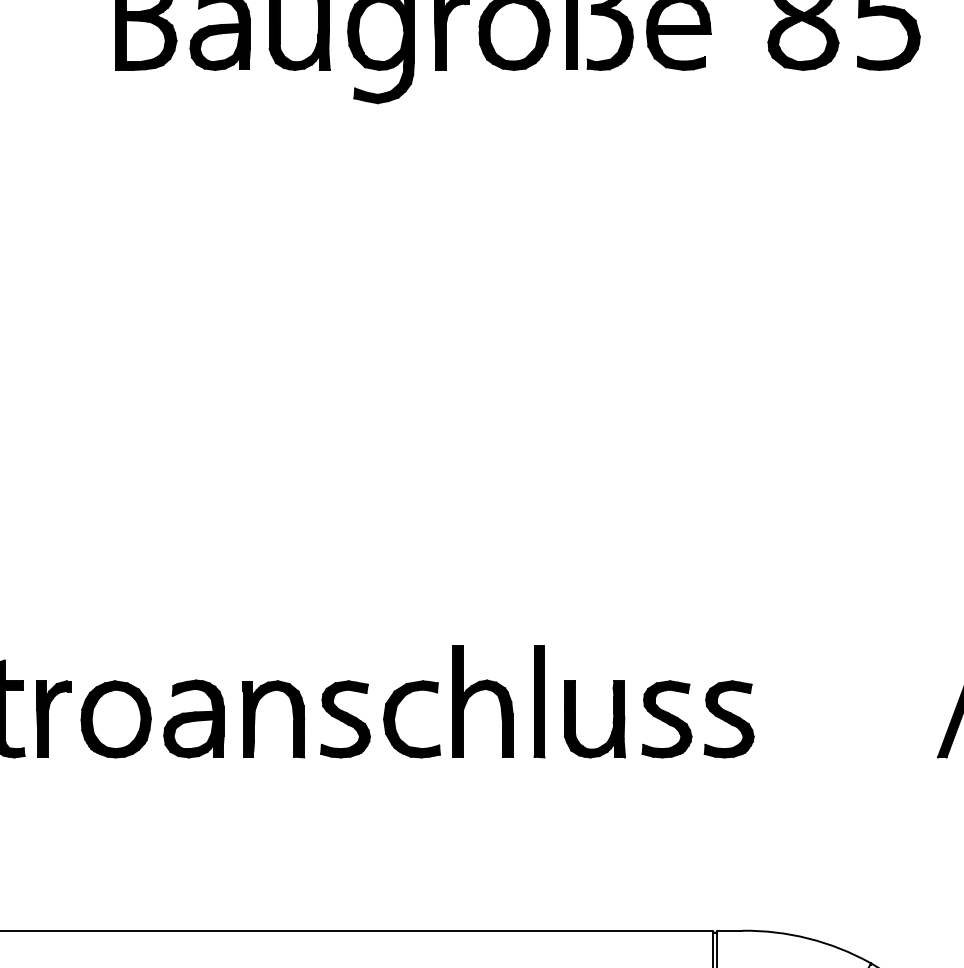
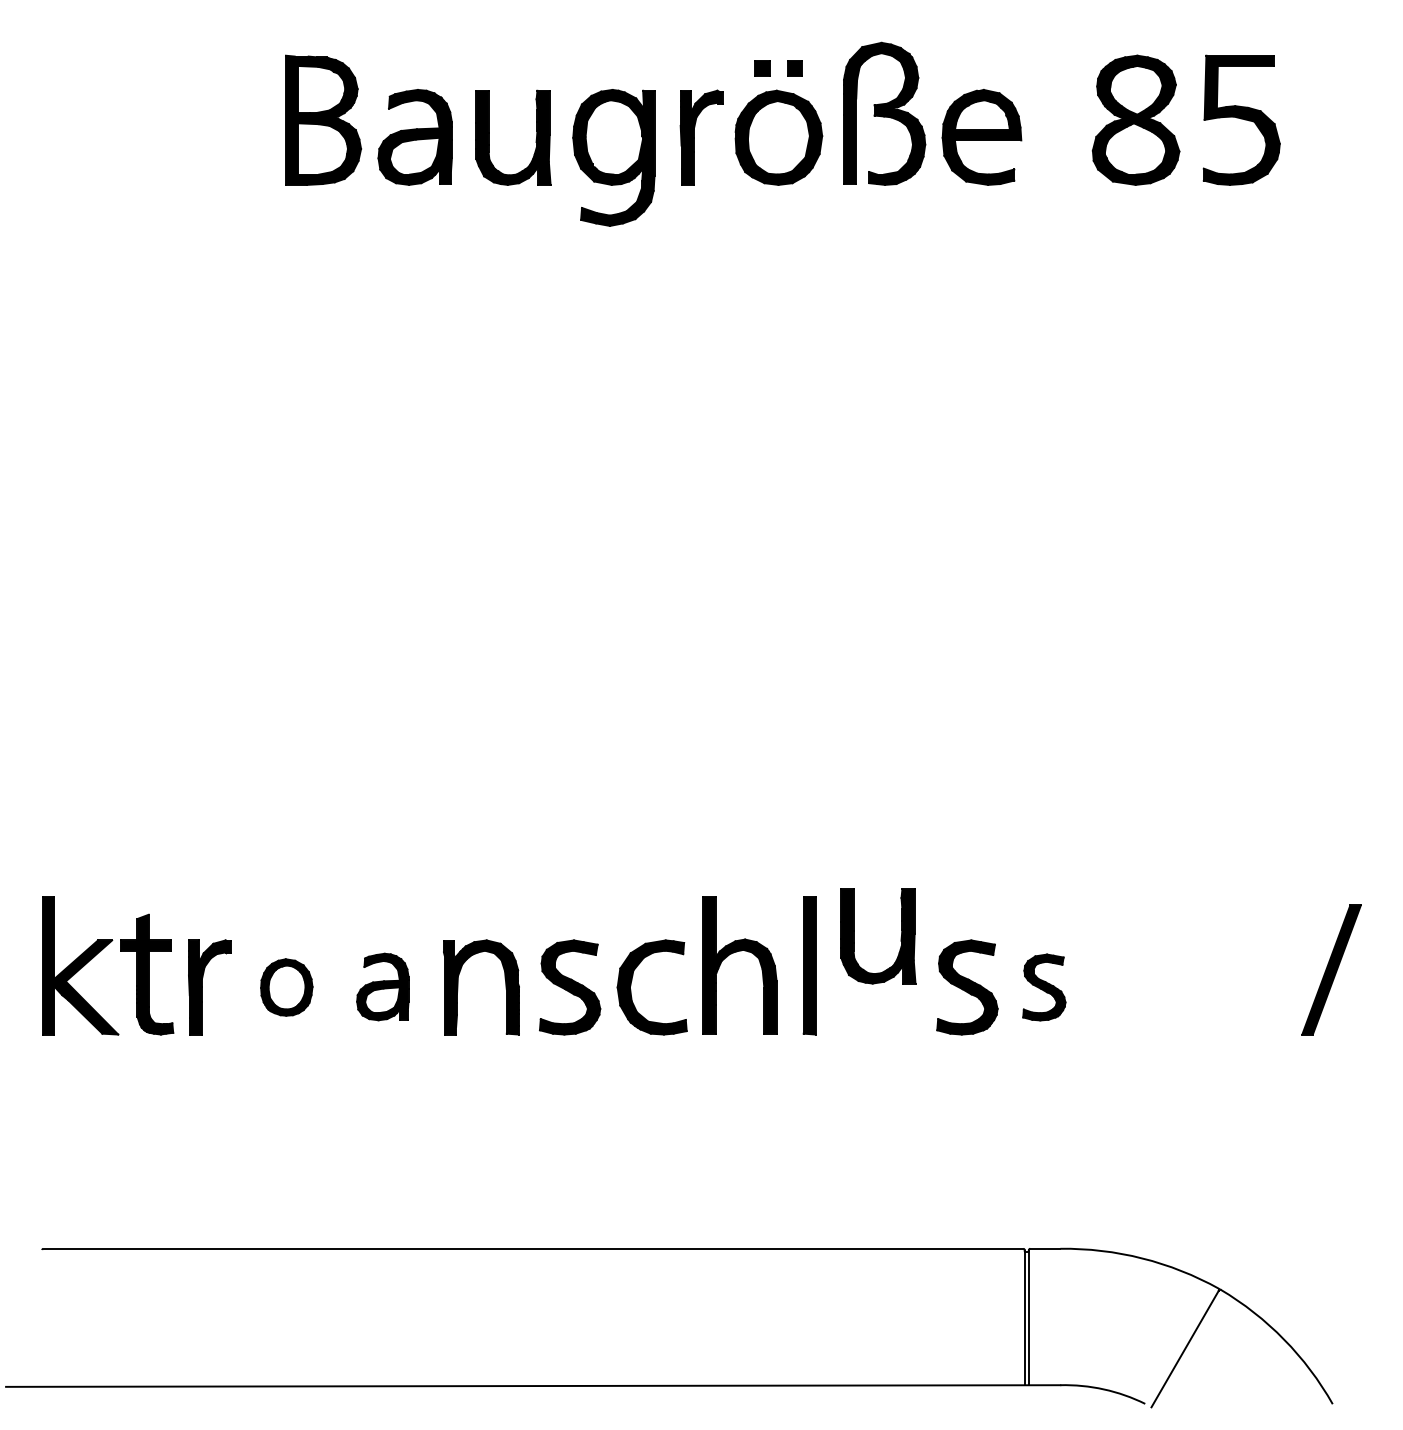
part: (193, 718) -> (382, 986), size x0.7
part: (116, 719) -> (286, 987), size x0.6
part: (729, 719) -> (1044, 987), size x0.7
part: (612, 720) -> (900, 937), moved

